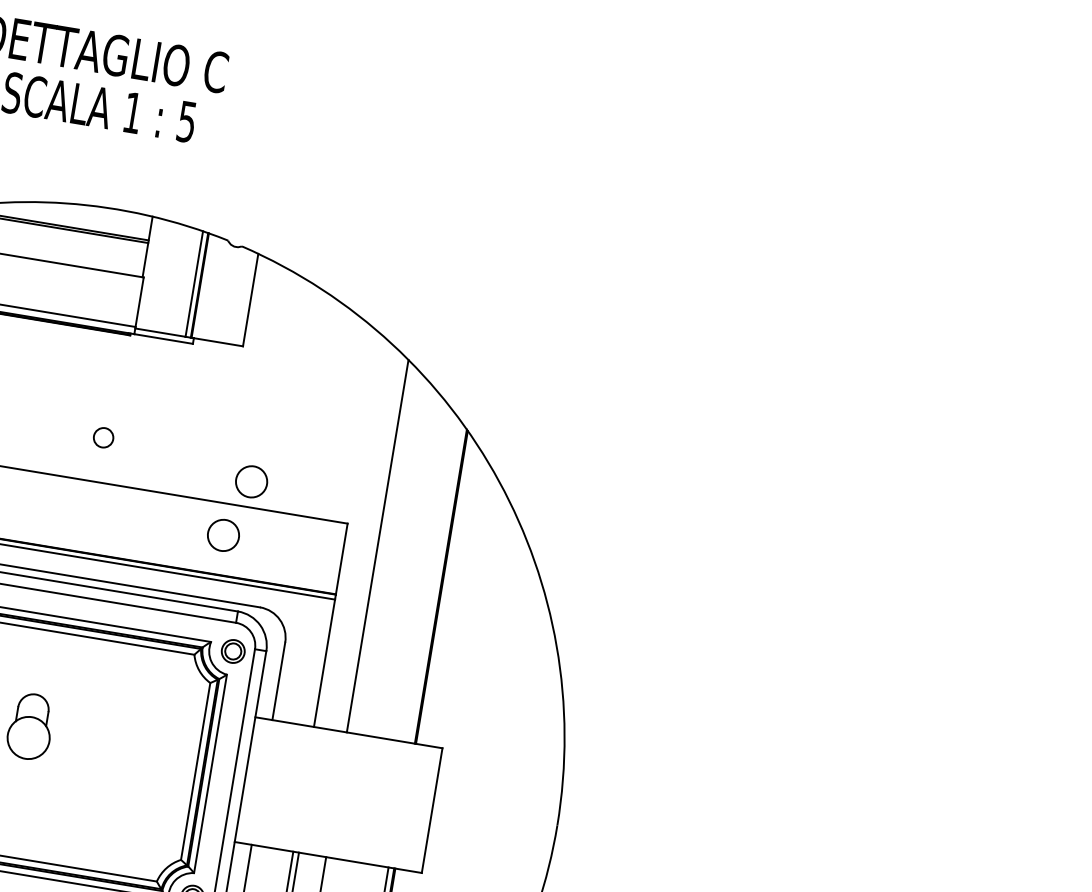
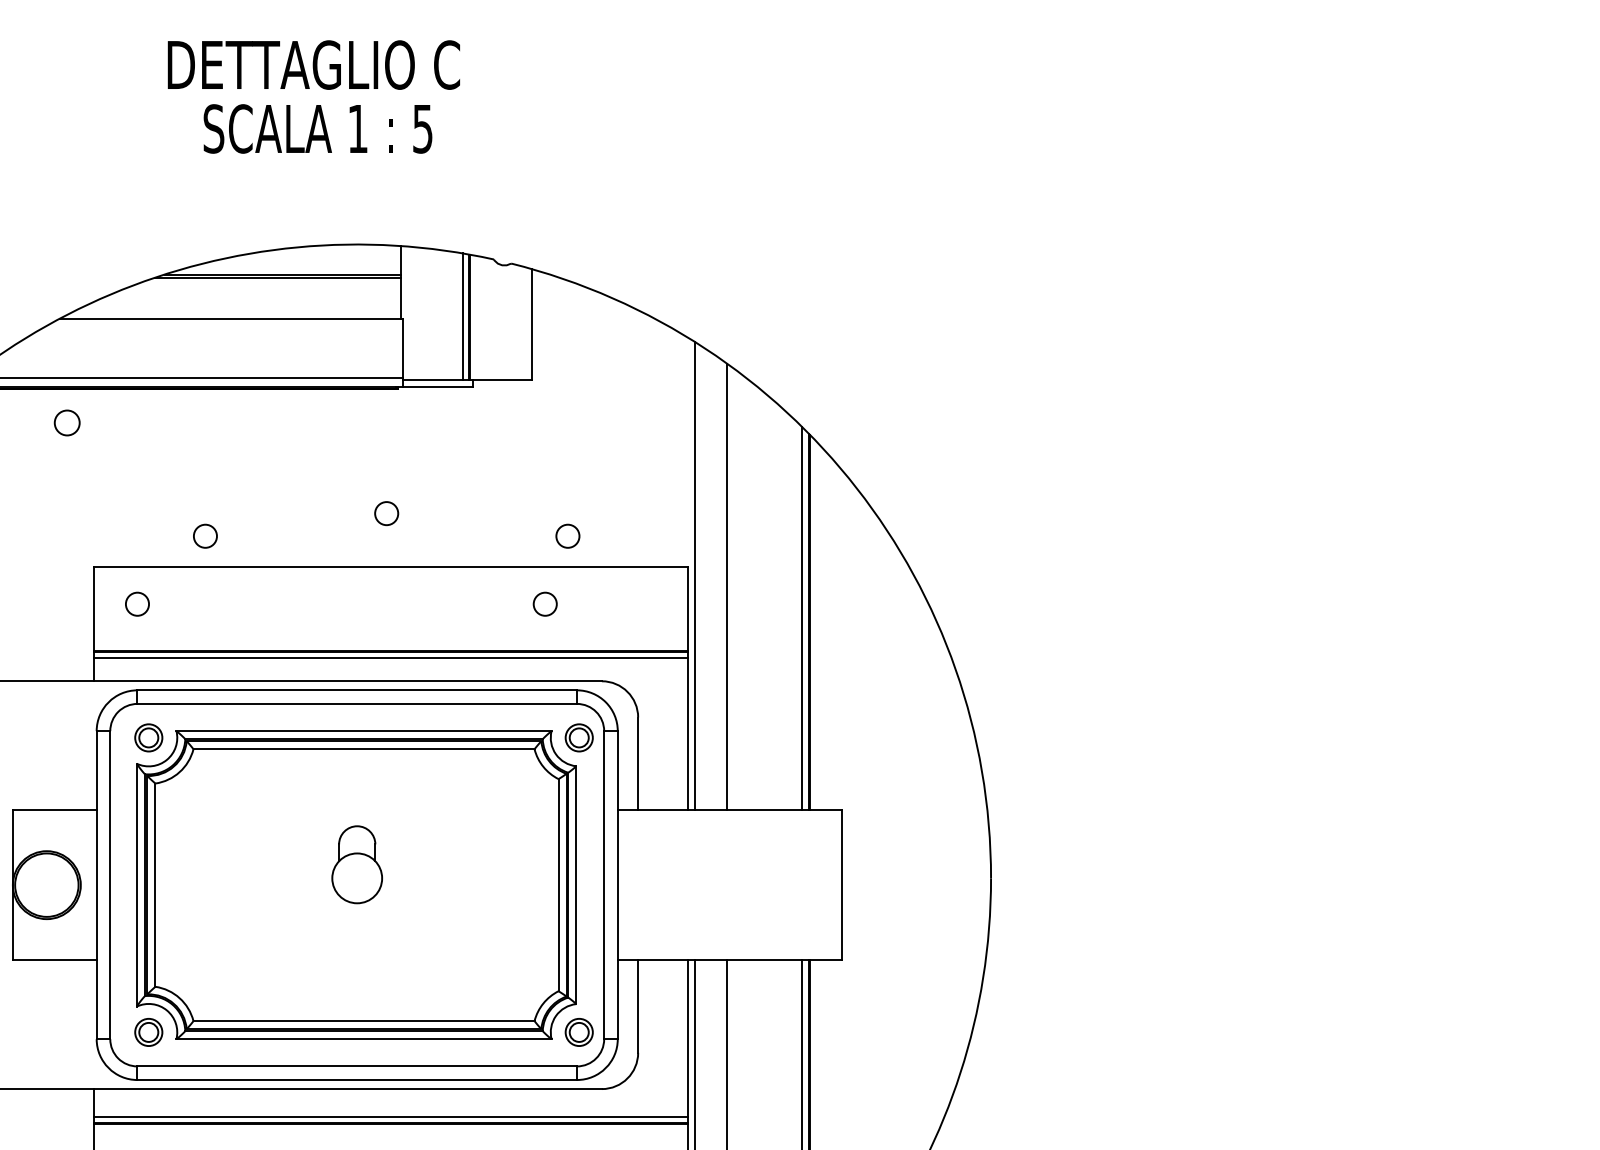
circle: (251, 481) -> (567, 535), size x0.62
line: (351, 531) -> (694, 575), added
circle: (222, 534) -> (544, 603), size x0.62
line: (435, 582) -> (802, 618), added

